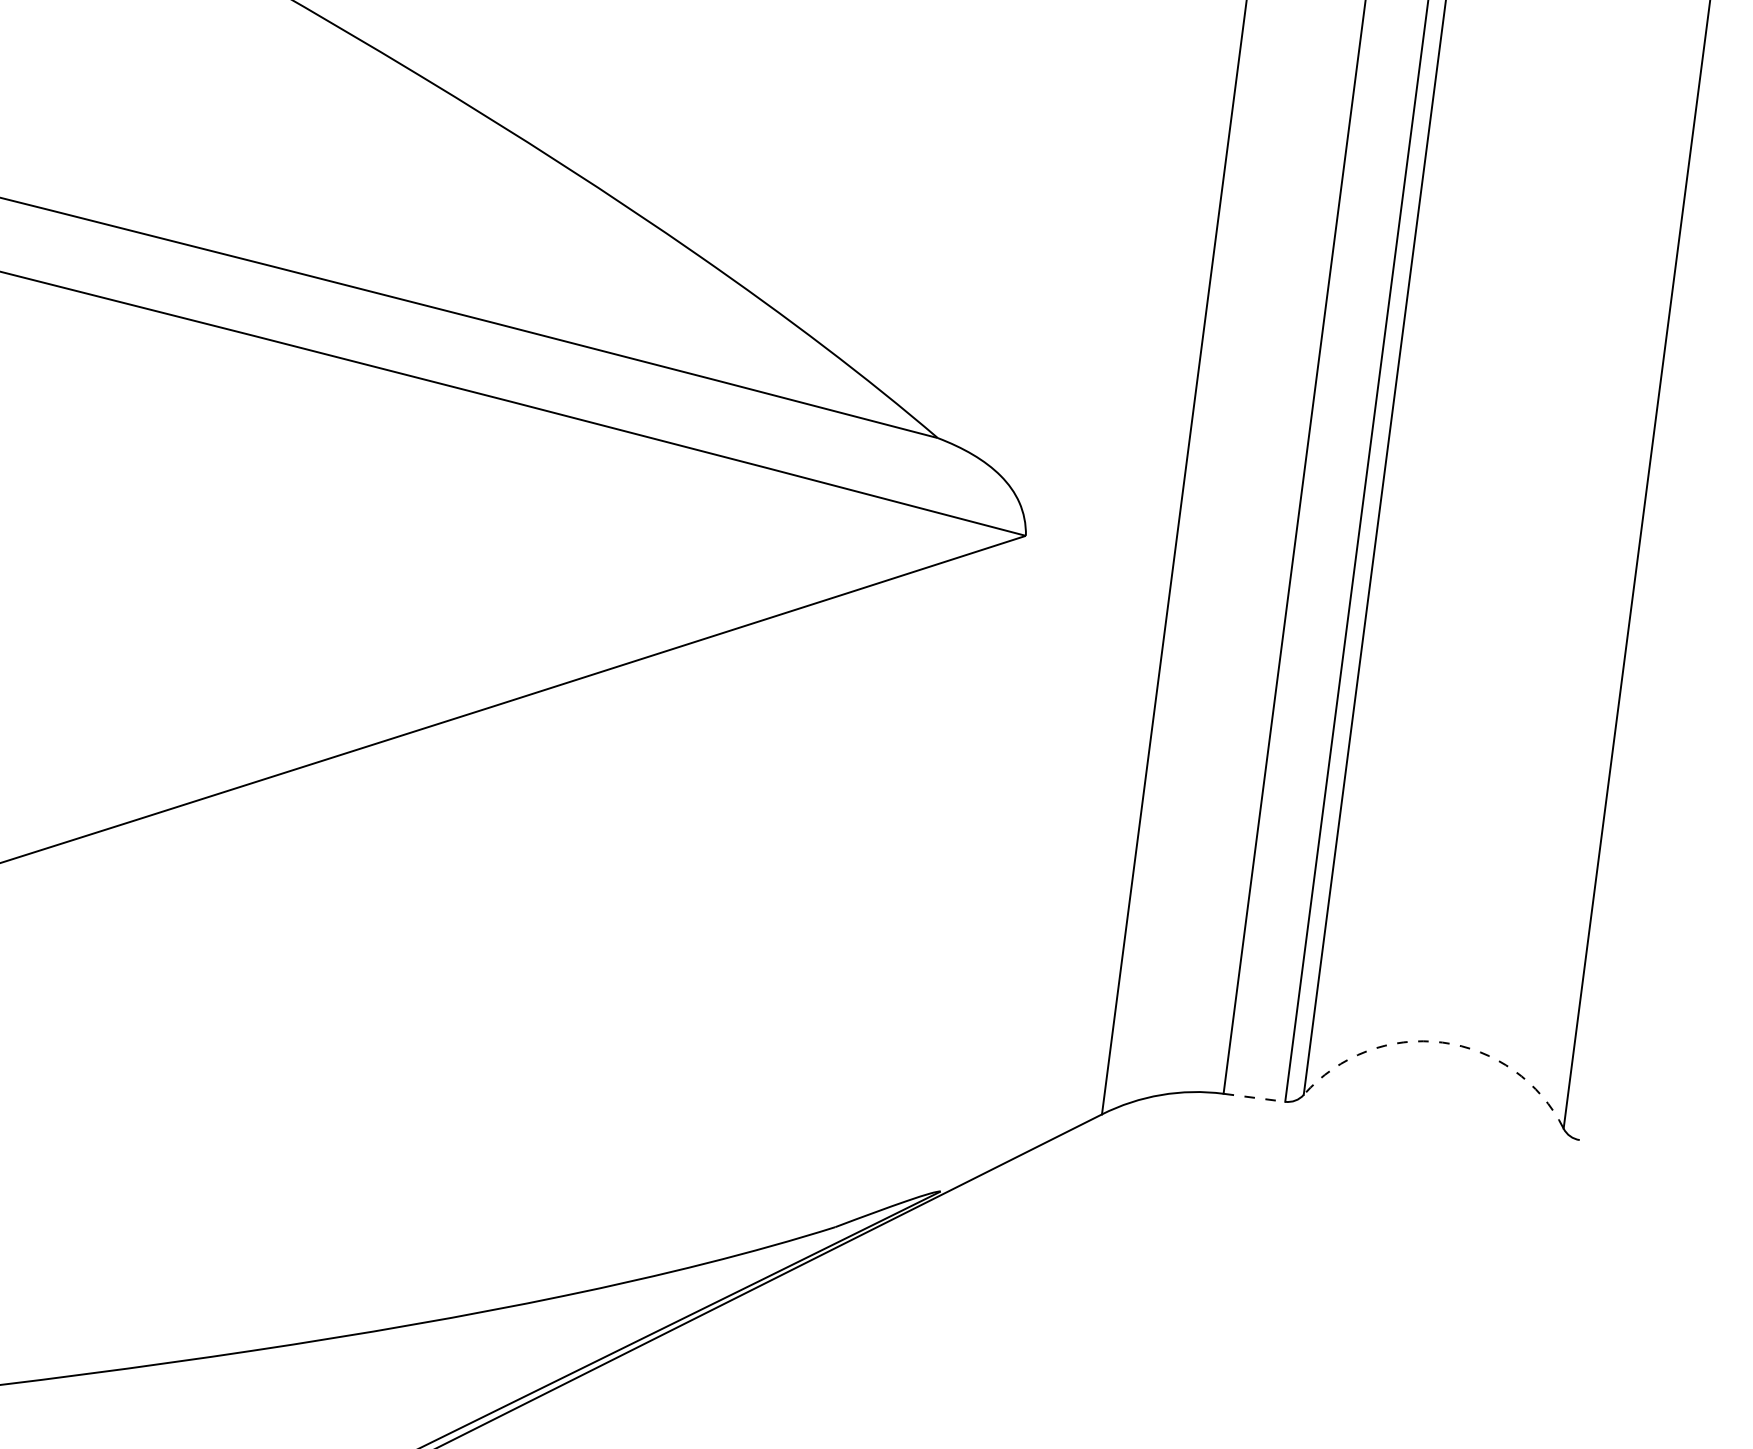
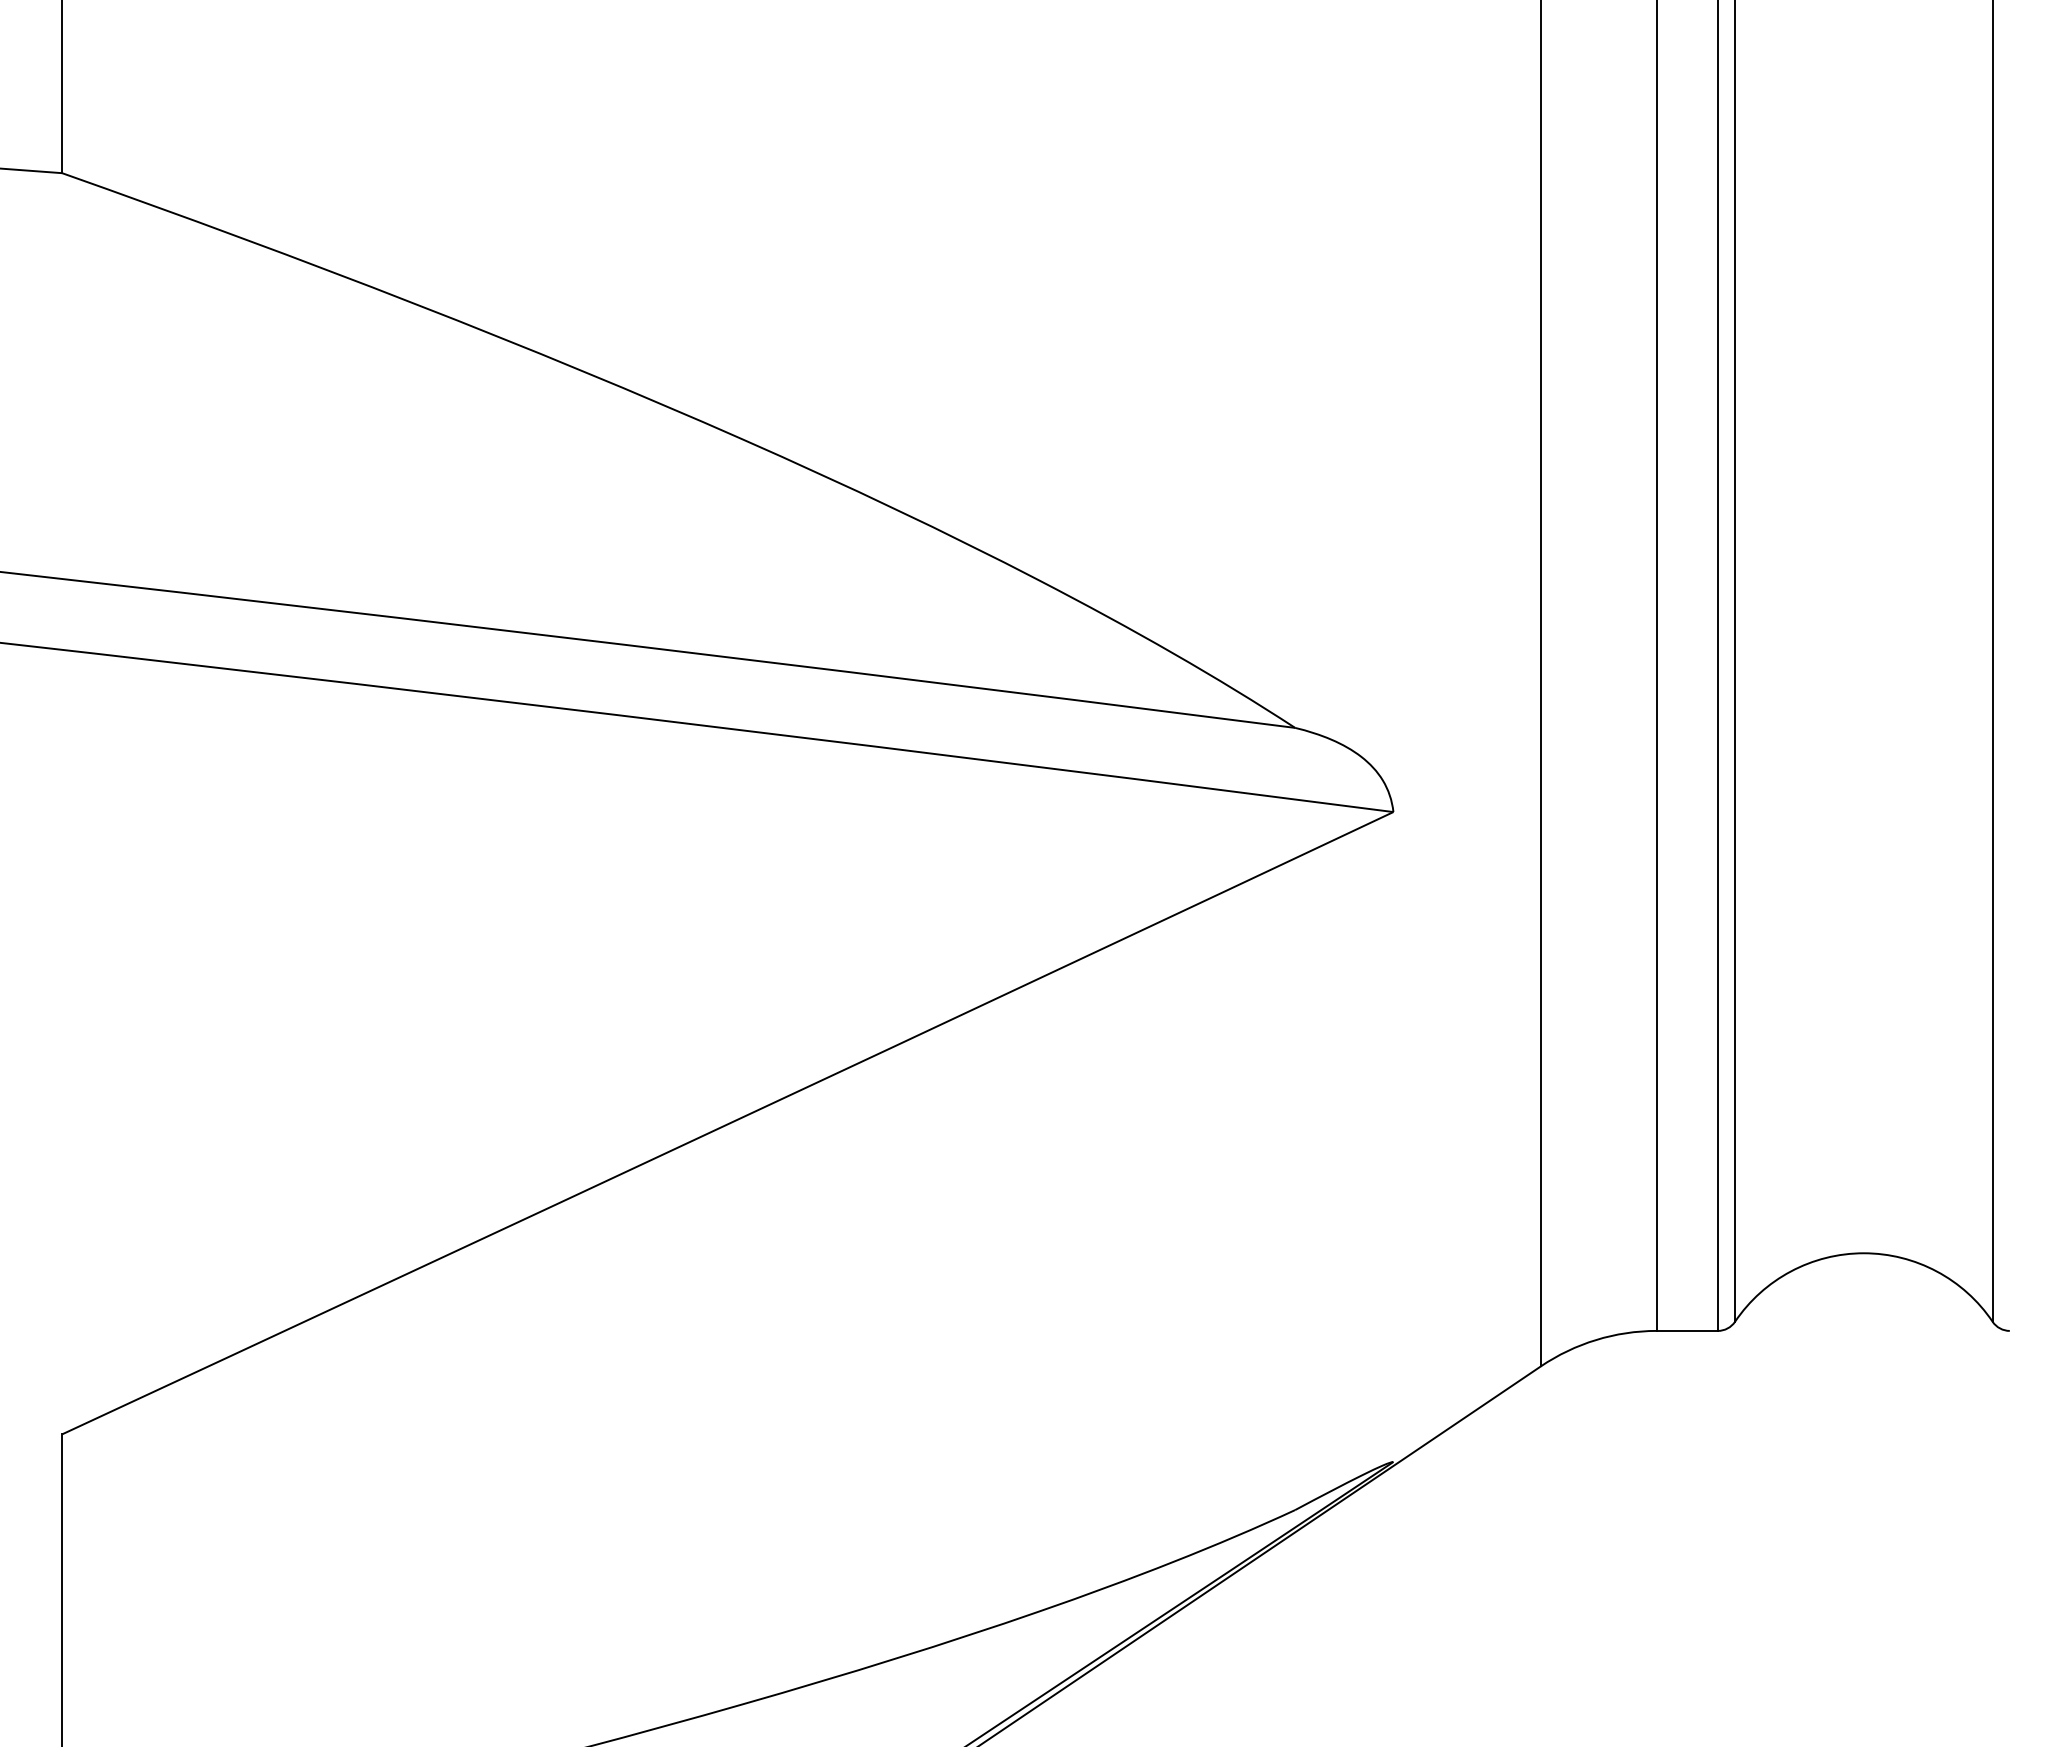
arc: (1442, 1042) -> (1863, 1253), dashed -> solid
line: (1254, 1097) -> (1687, 1330), dashed -> solid

